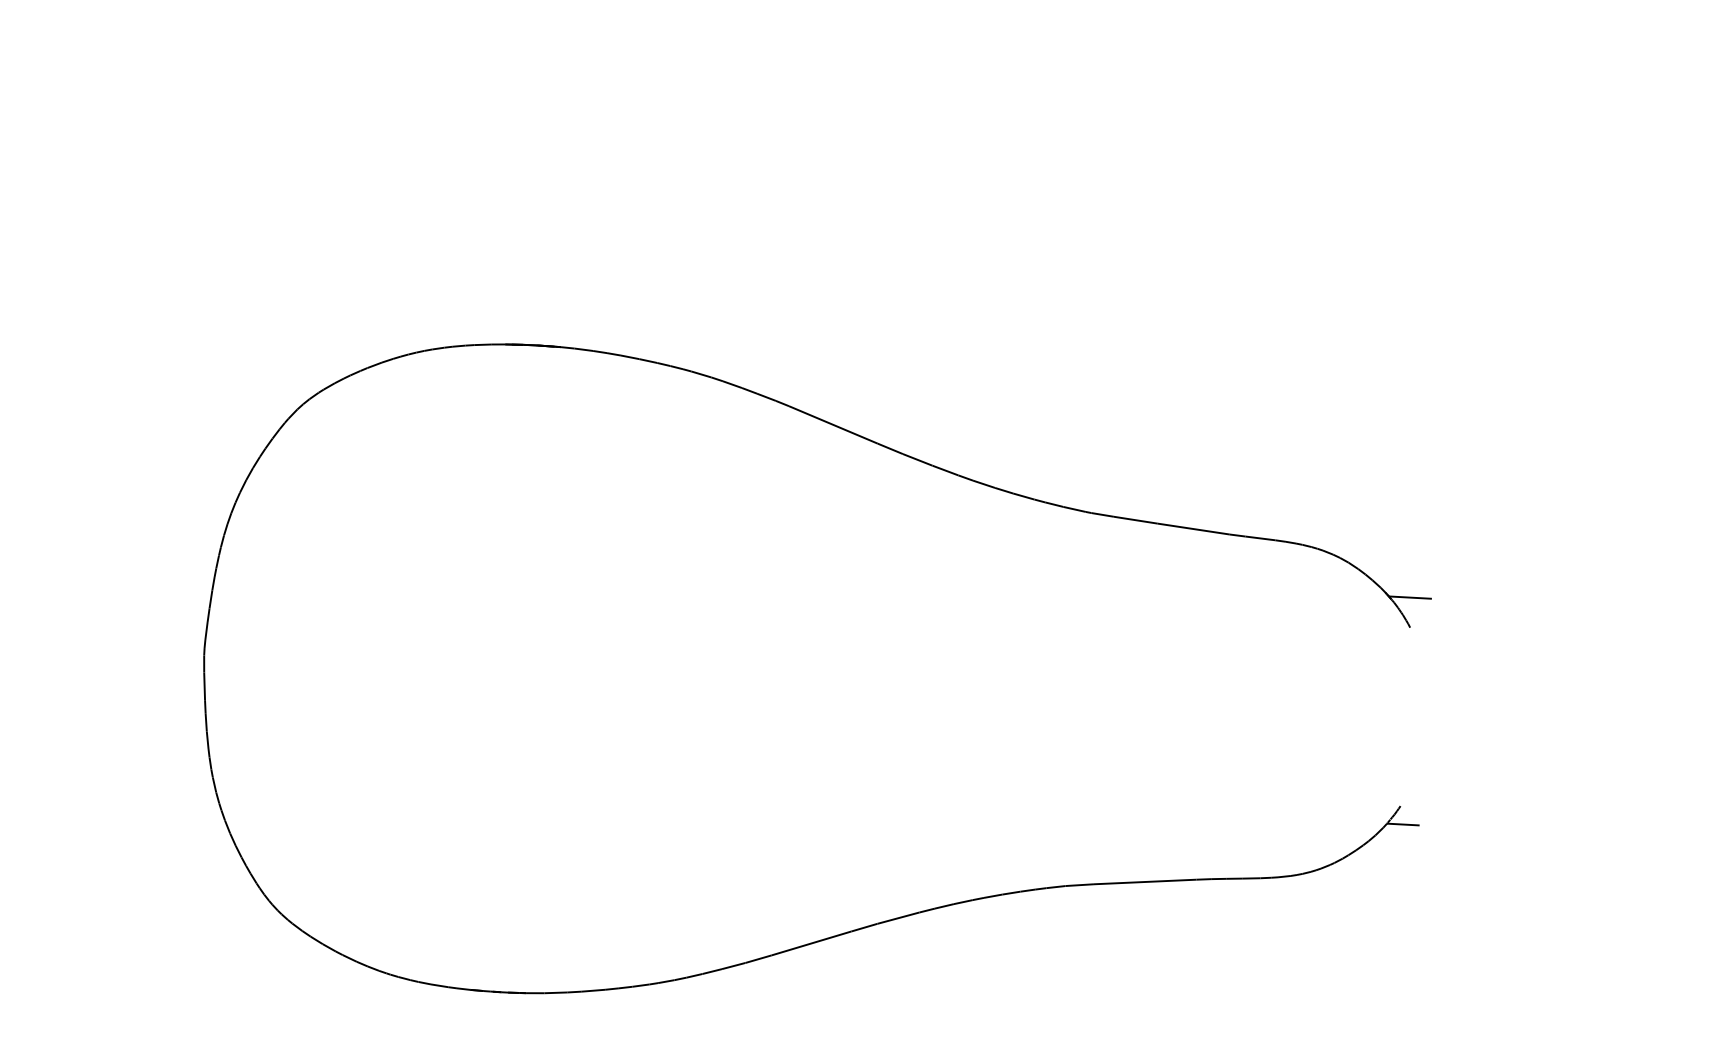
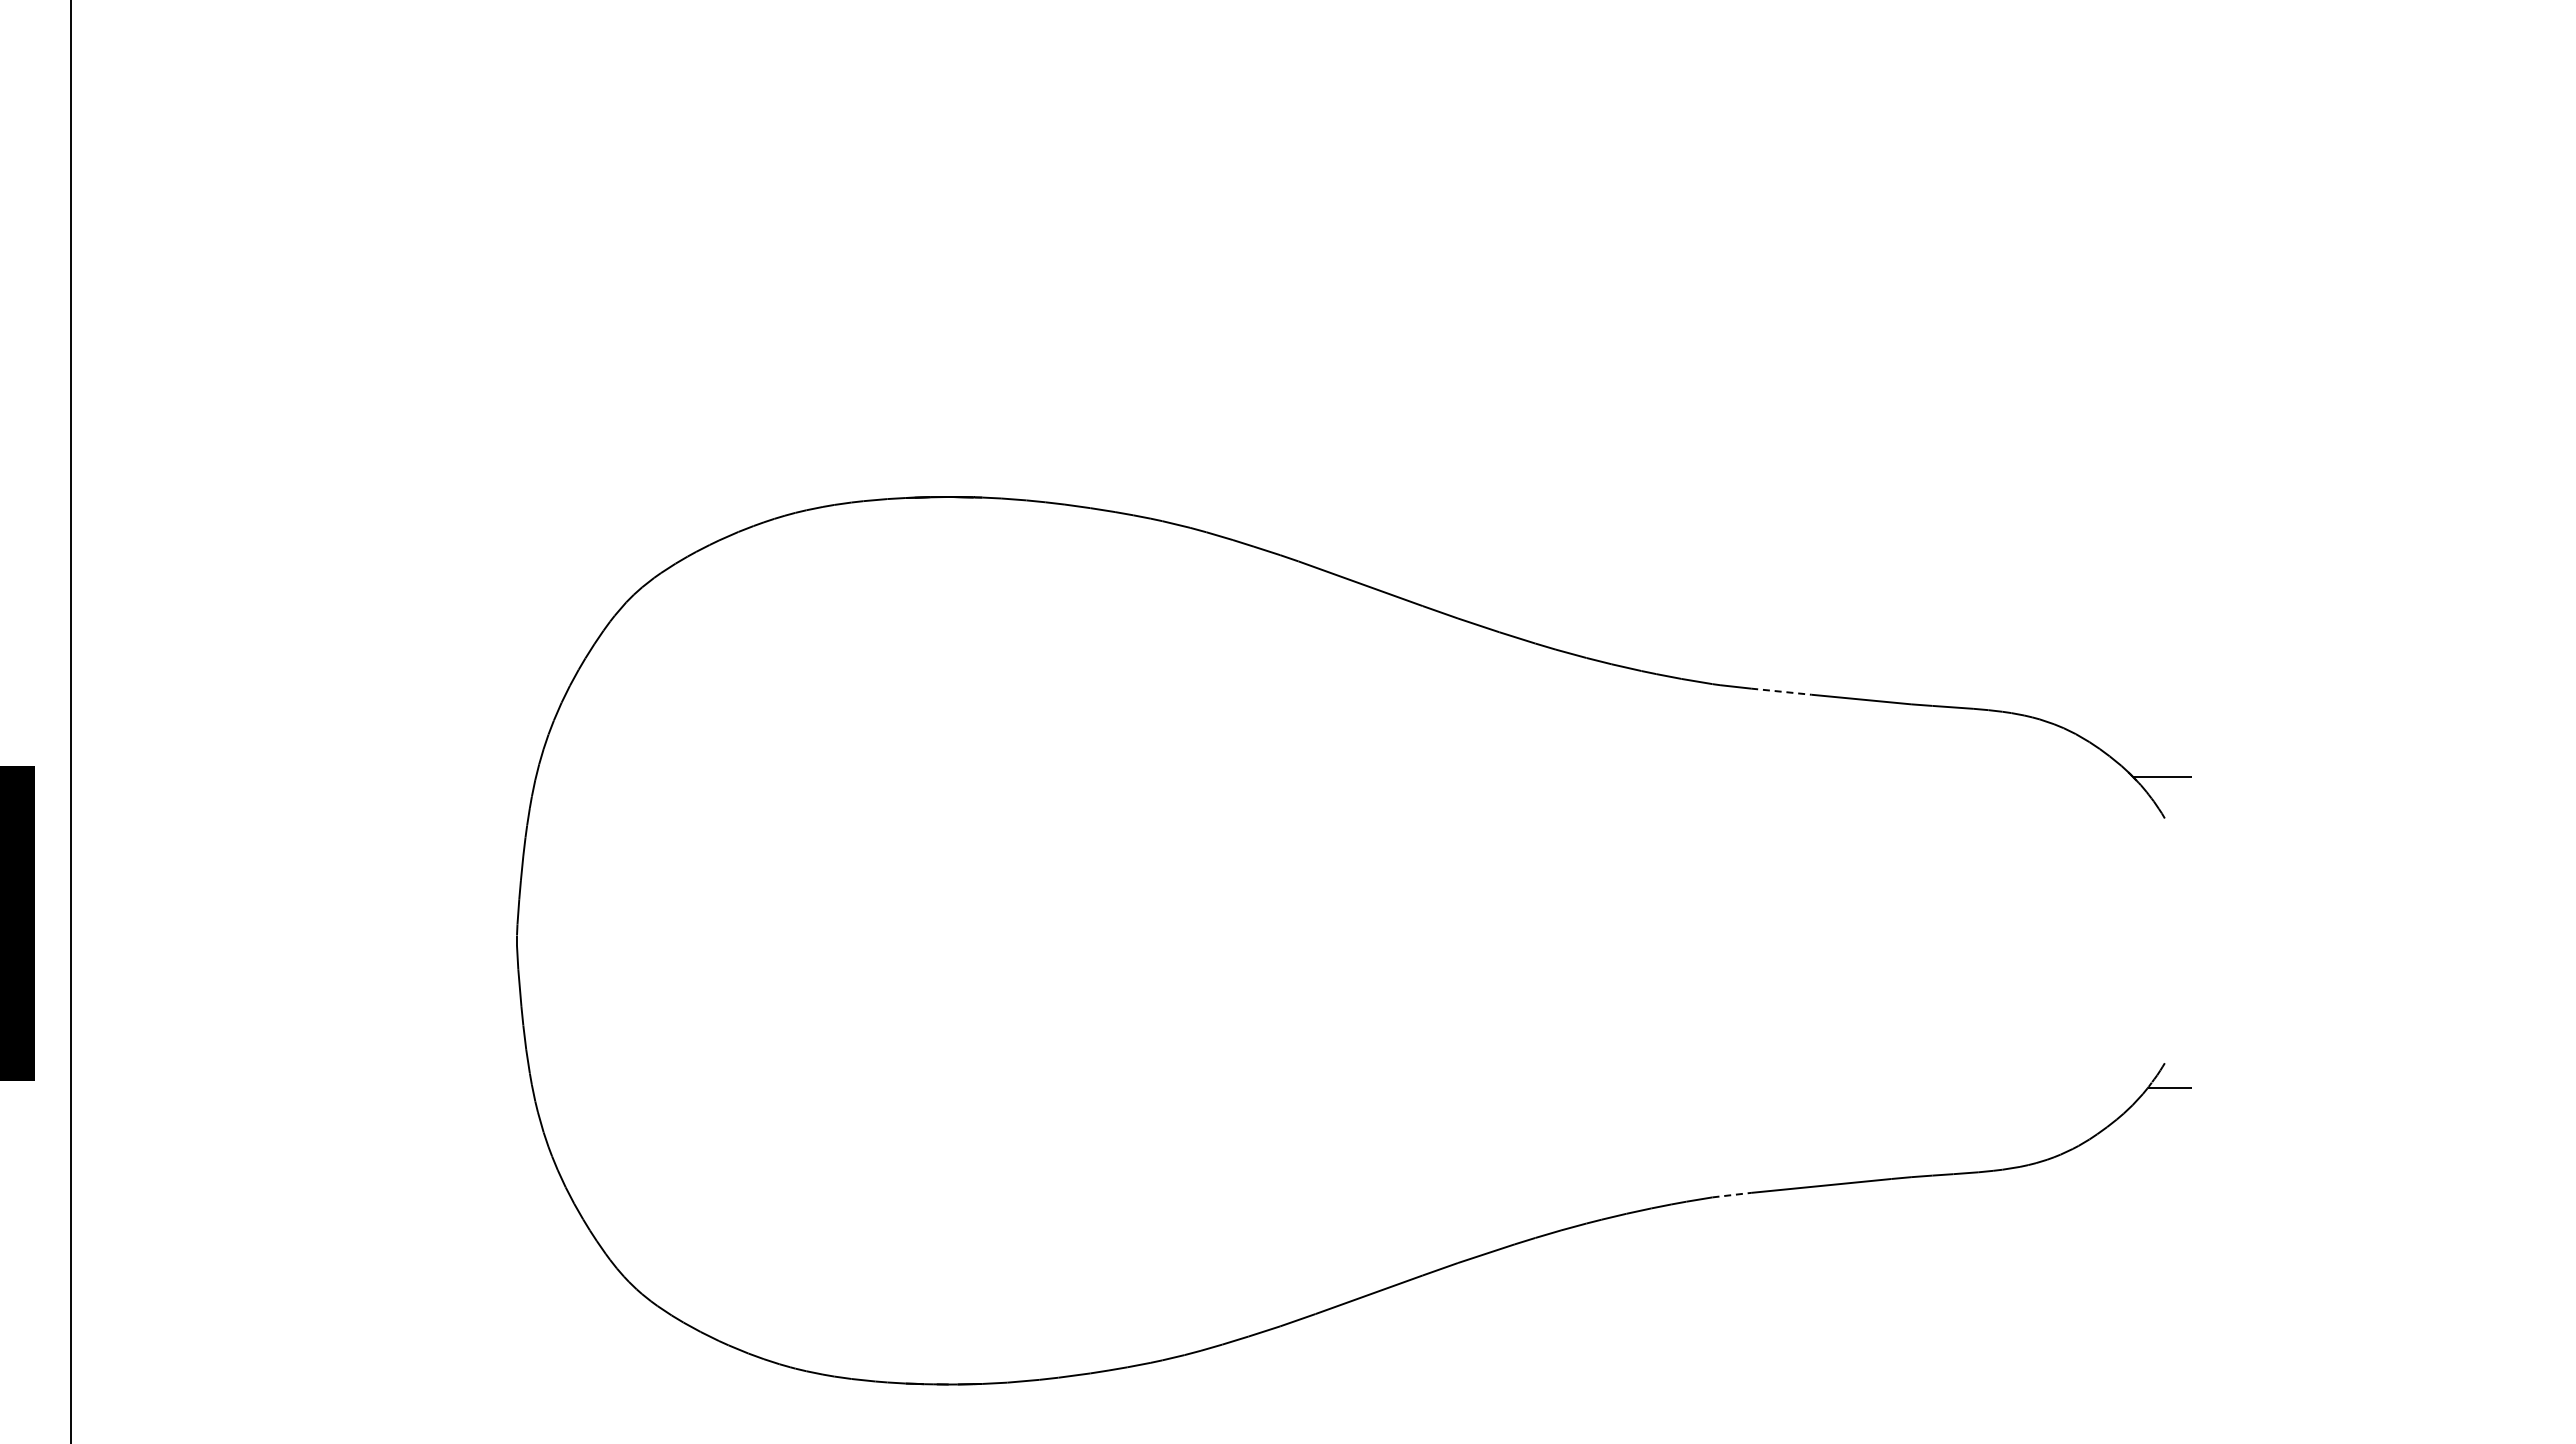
line: (1135, 520) -> (1781, 691), solid -> dashed
line: (1080, 885) -> (1732, 1195), solid -> dashed

